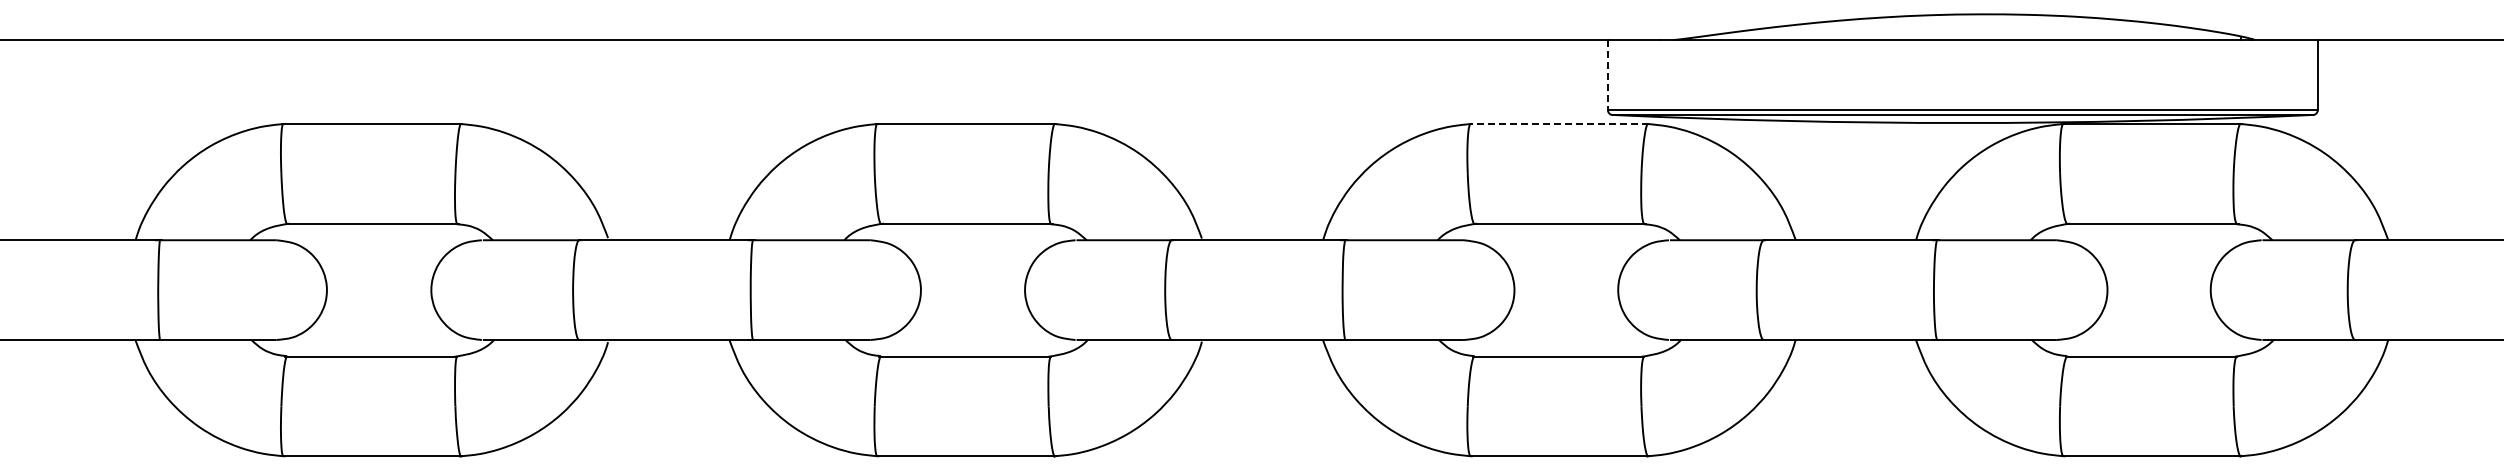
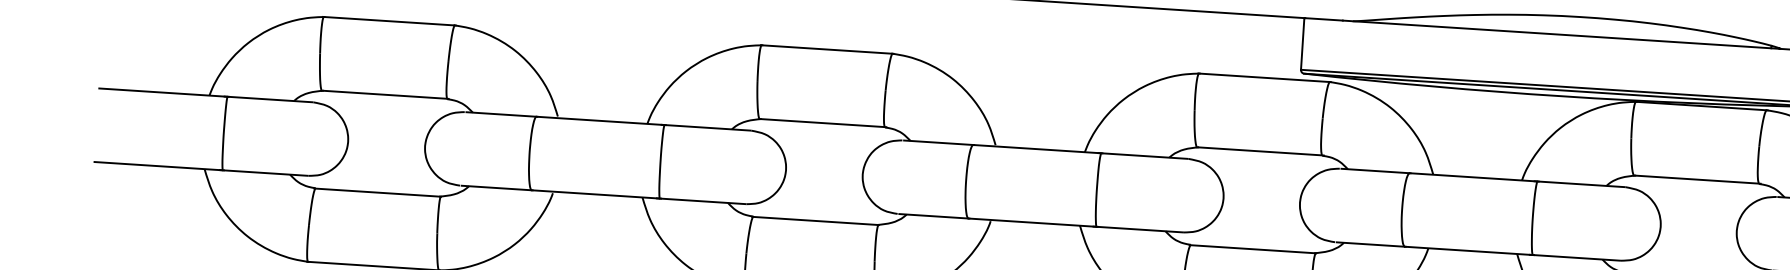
line: (1607, 75) -> (1302, 44), dashed -> solid
line: (1559, 124) -> (1264, 78), dashed -> solid

